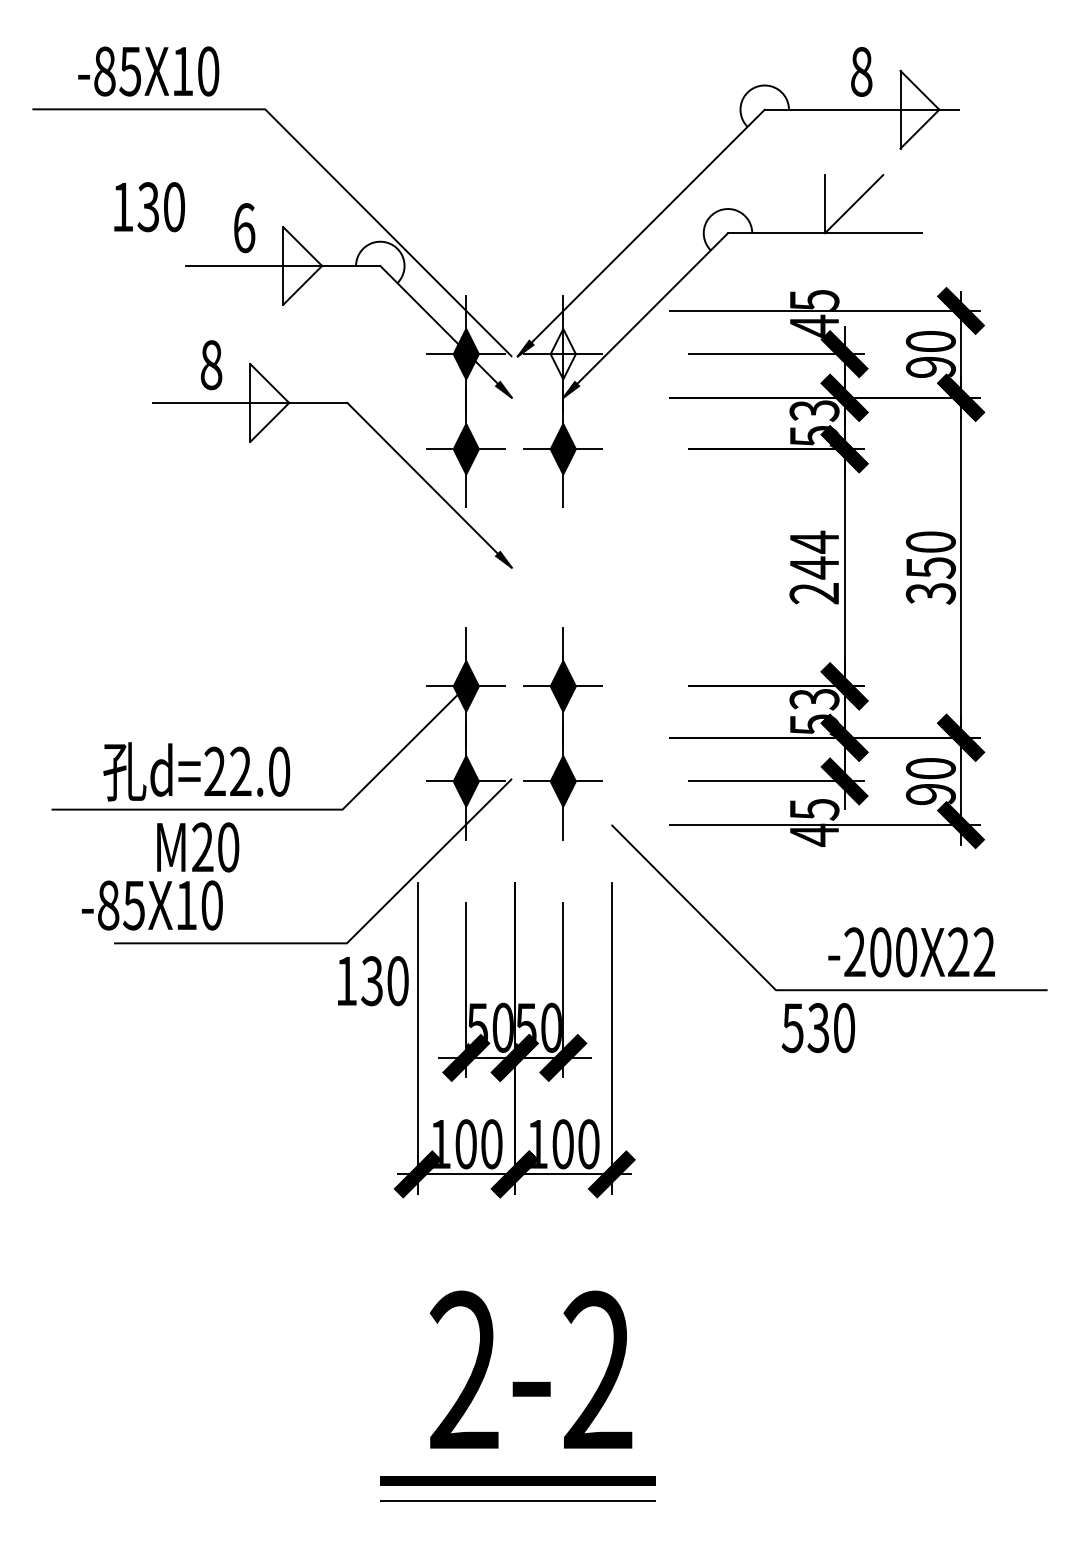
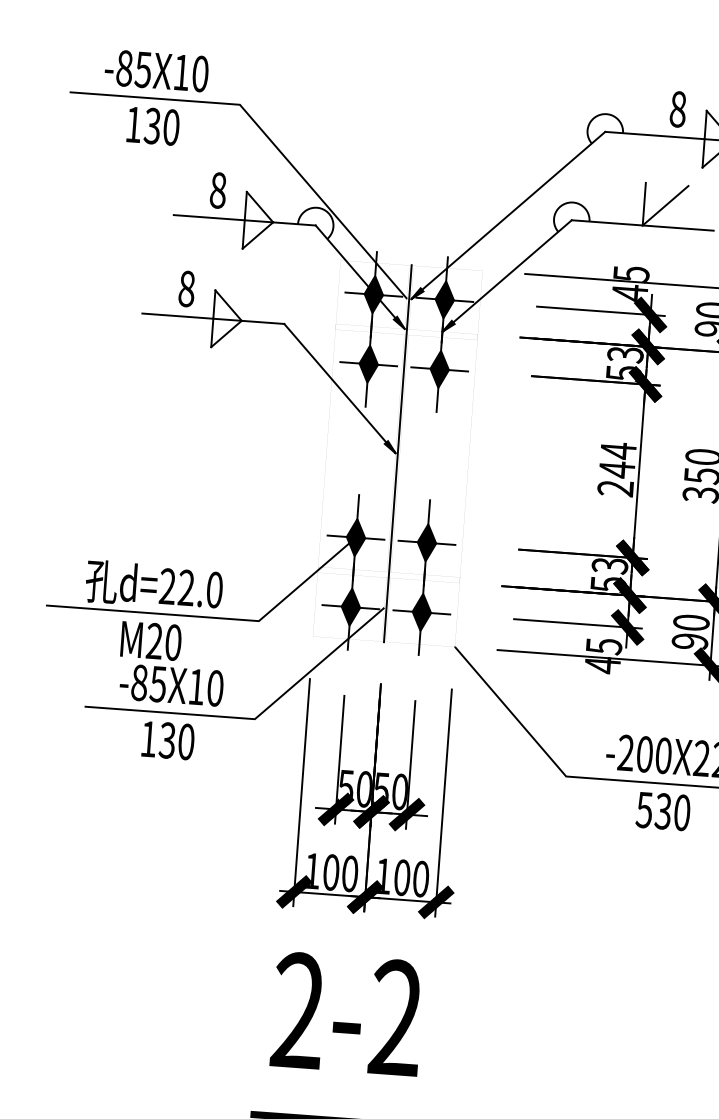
text: (149, 207) -> (153, 126), moved
text: (244, 228) -> (218, 190), 6 -> 8
fill: (562, 353) -> (444, 299), added
line: (514, 568) -> (397, 454), added
text: (152, 905) -> (171, 685), moved
text: (373, 981) -> (168, 740), moved
text: (817, 1028) -> (662, 811), moved
text: (530, 1369) -> (346, 1013), moved

